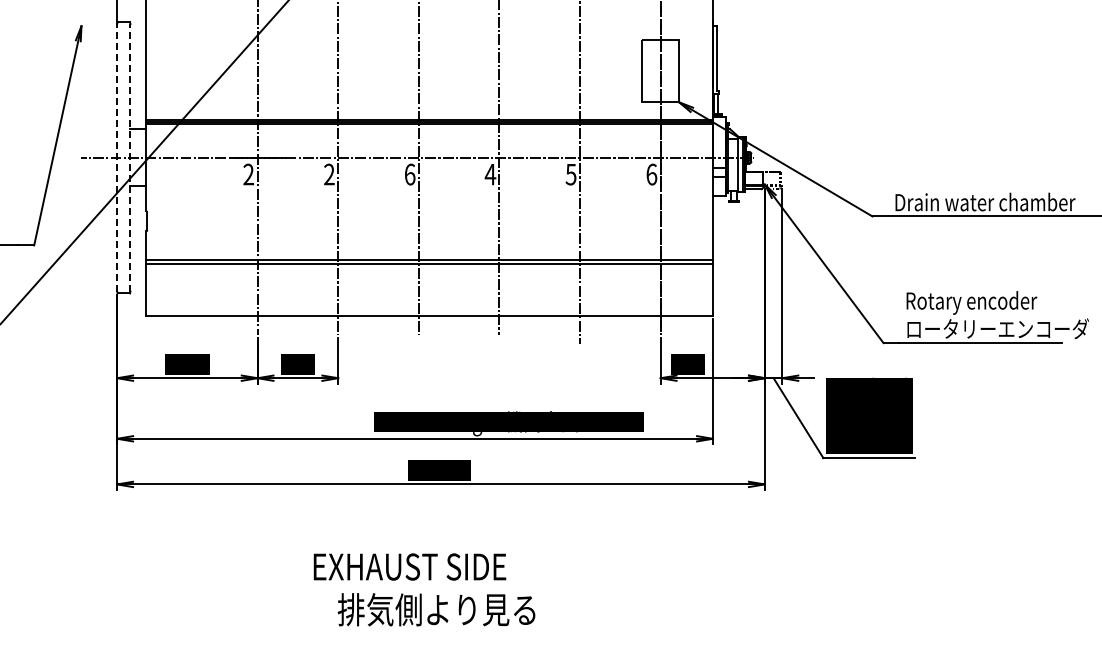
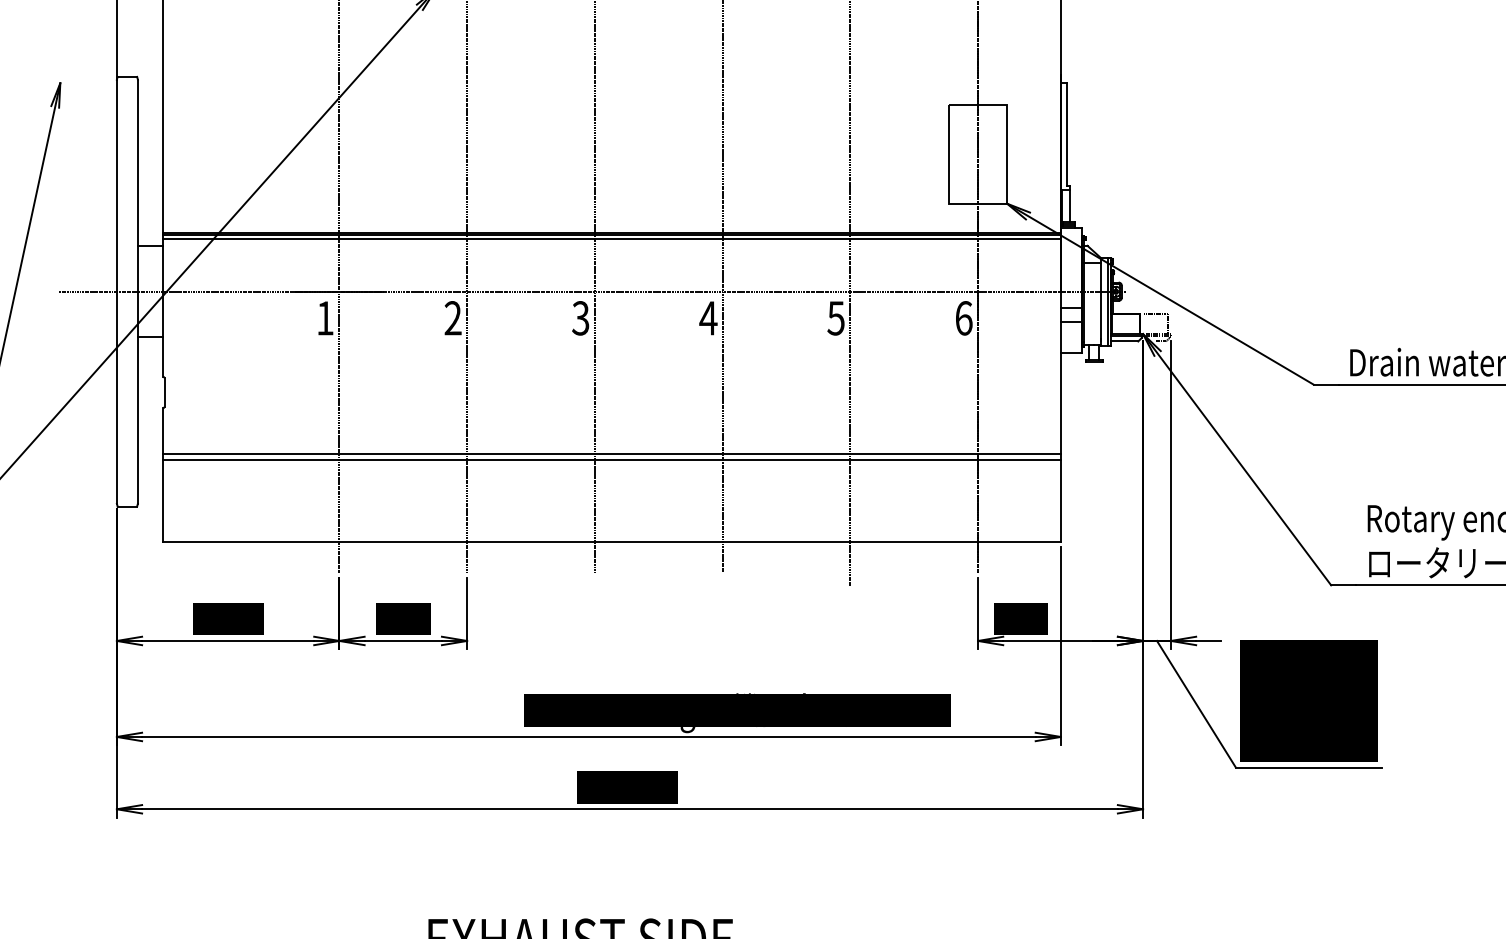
line: (117, 157) -> (117, 291), dashed -> solid
line: (130, 157) -> (137, 291), dashed -> solid
text: (248, 174) -> (324, 318), 2 -> 1
text: (409, 174) -> (580, 318), 6 -> 3

